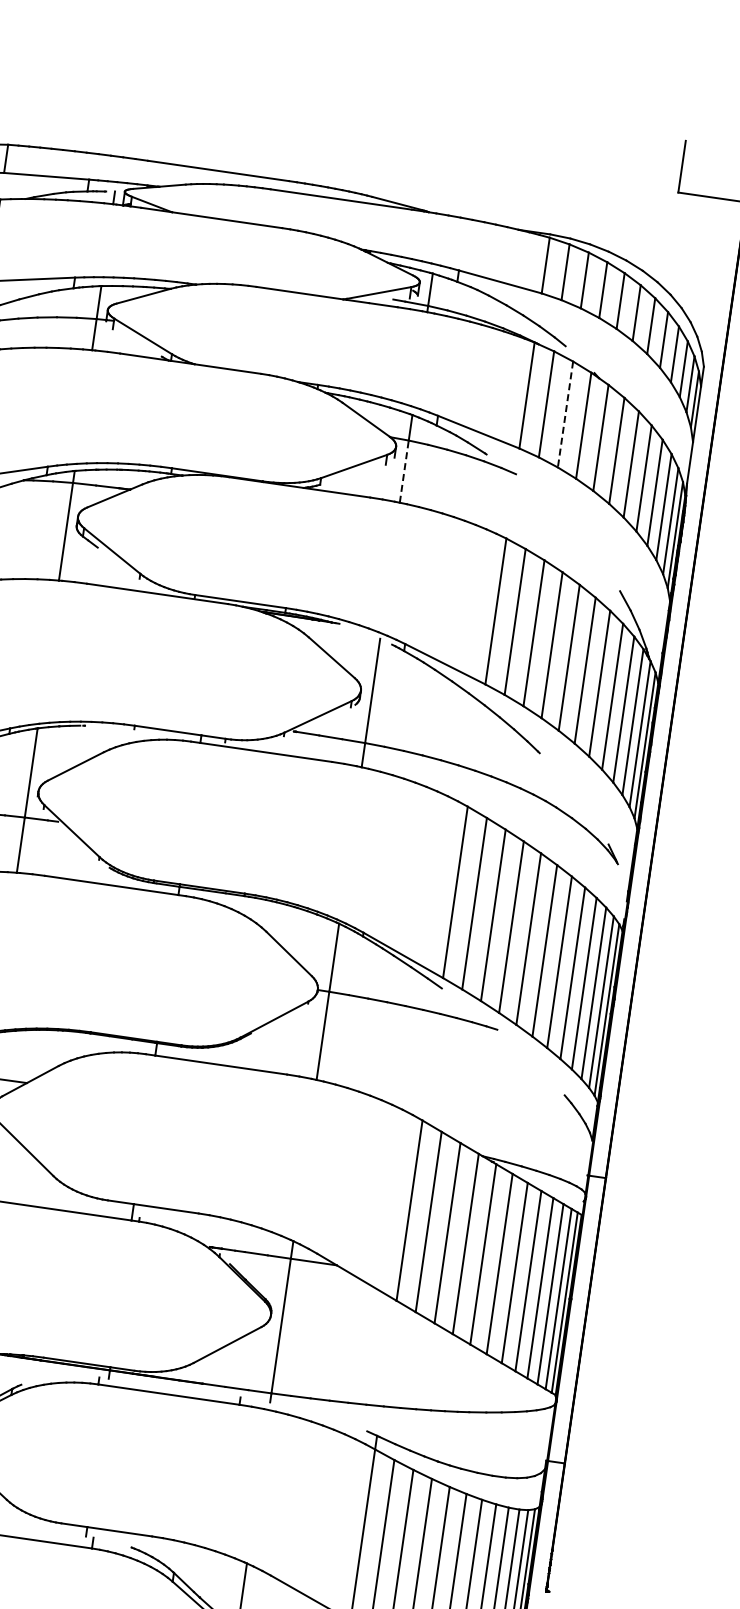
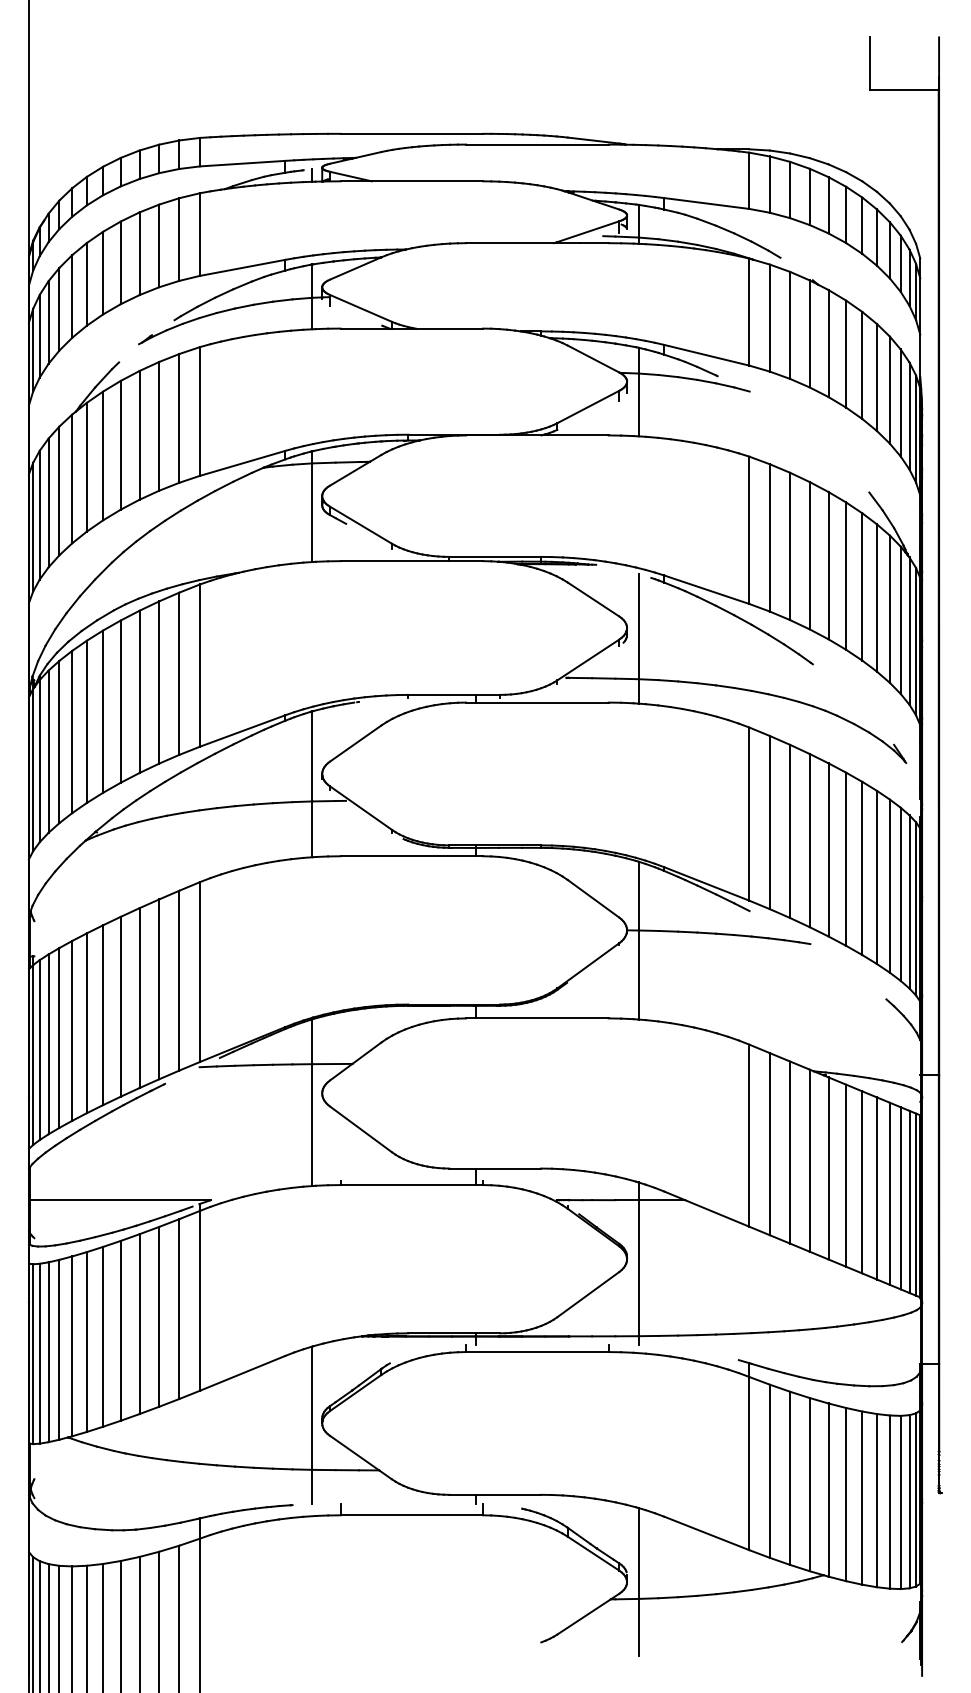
line: (565, 414) -> (790, 325), dashed -> solid
line: (404, 471) -> (638, 404), dashed -> solid

